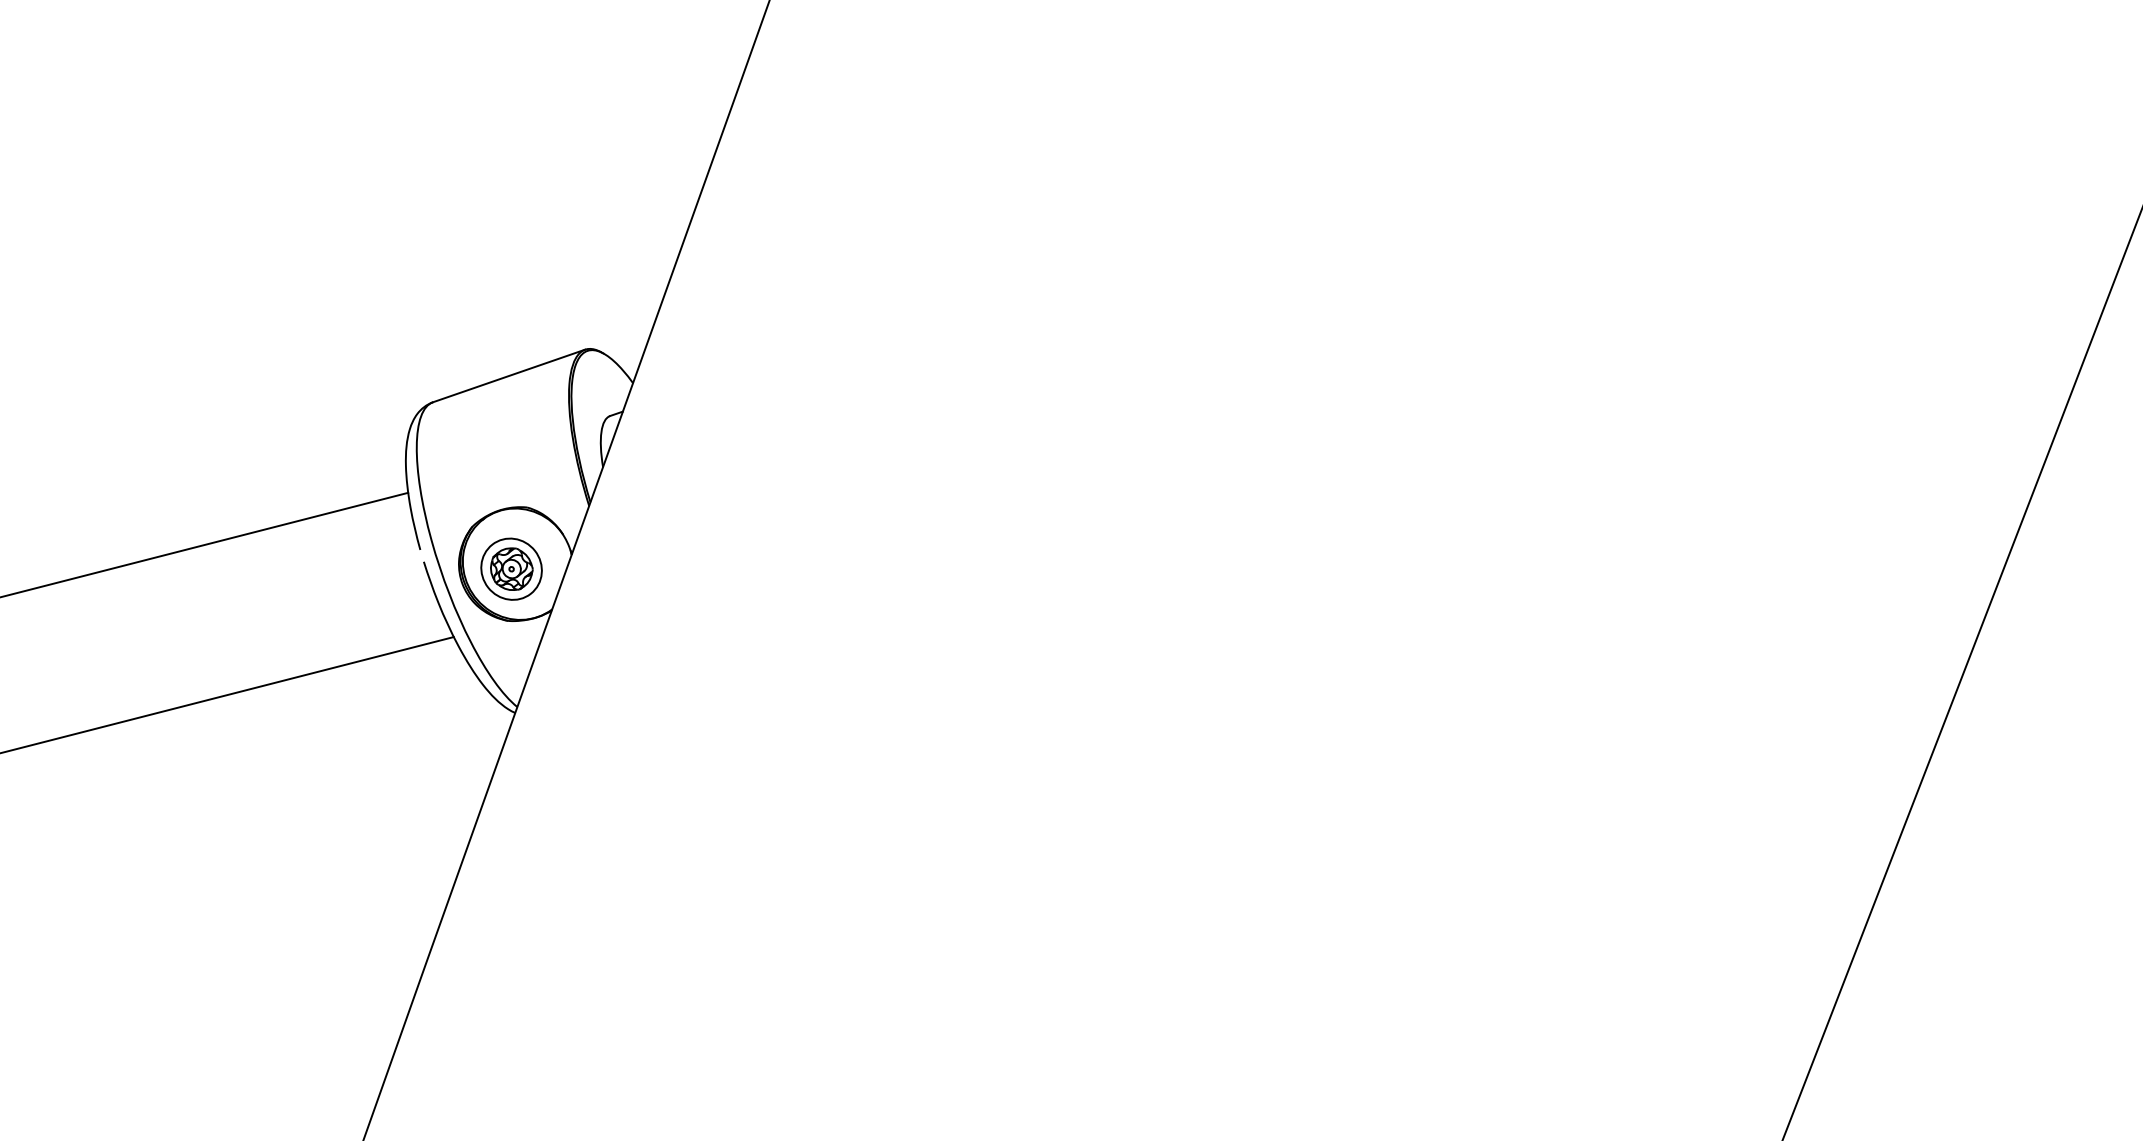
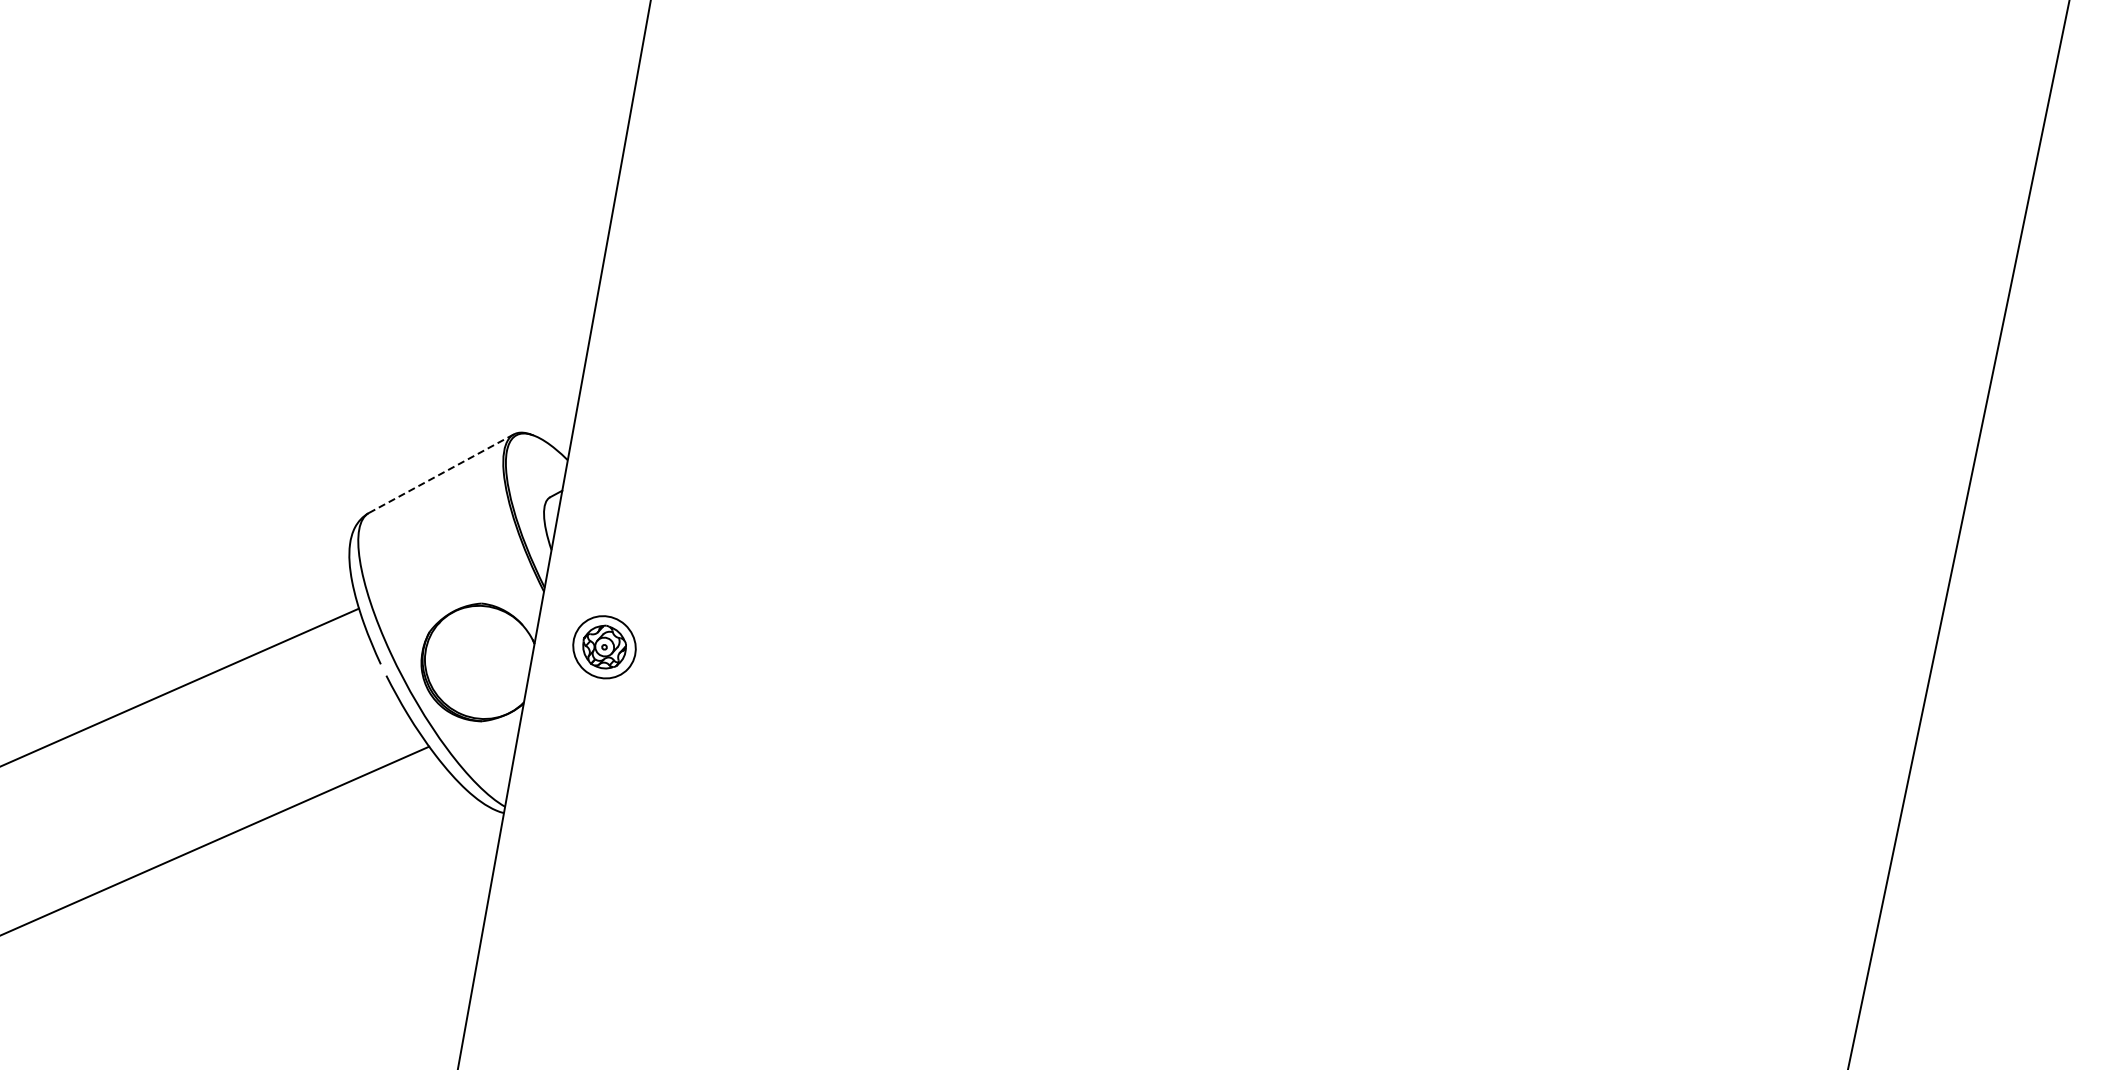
line: (508, 376) -> (440, 474), solid -> dashed
part: (511, 568) -> (604, 646), moved

